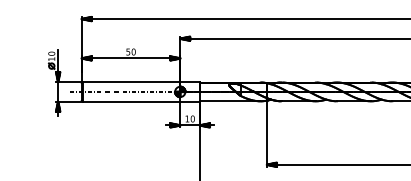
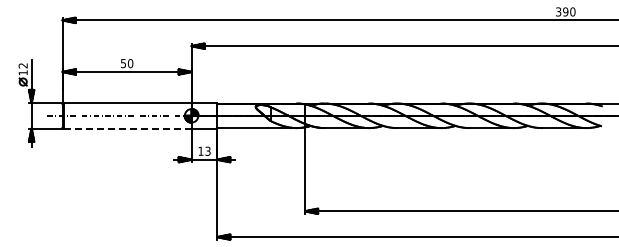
text: (51, 53) -> (22, 65), 10 -> 12
line: (131, 101) -> (127, 128), solid -> dashed
text: (192, 118) -> (207, 150), 10 -> 13

